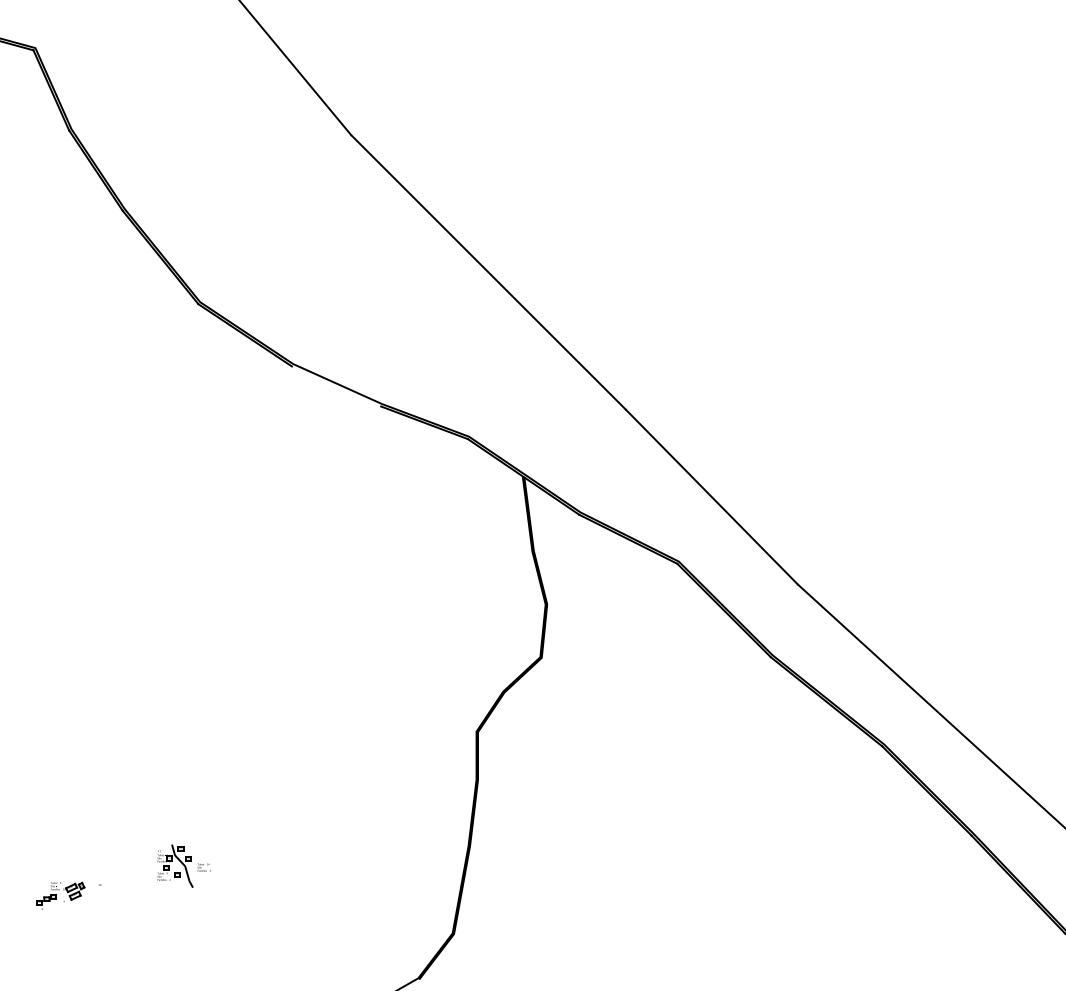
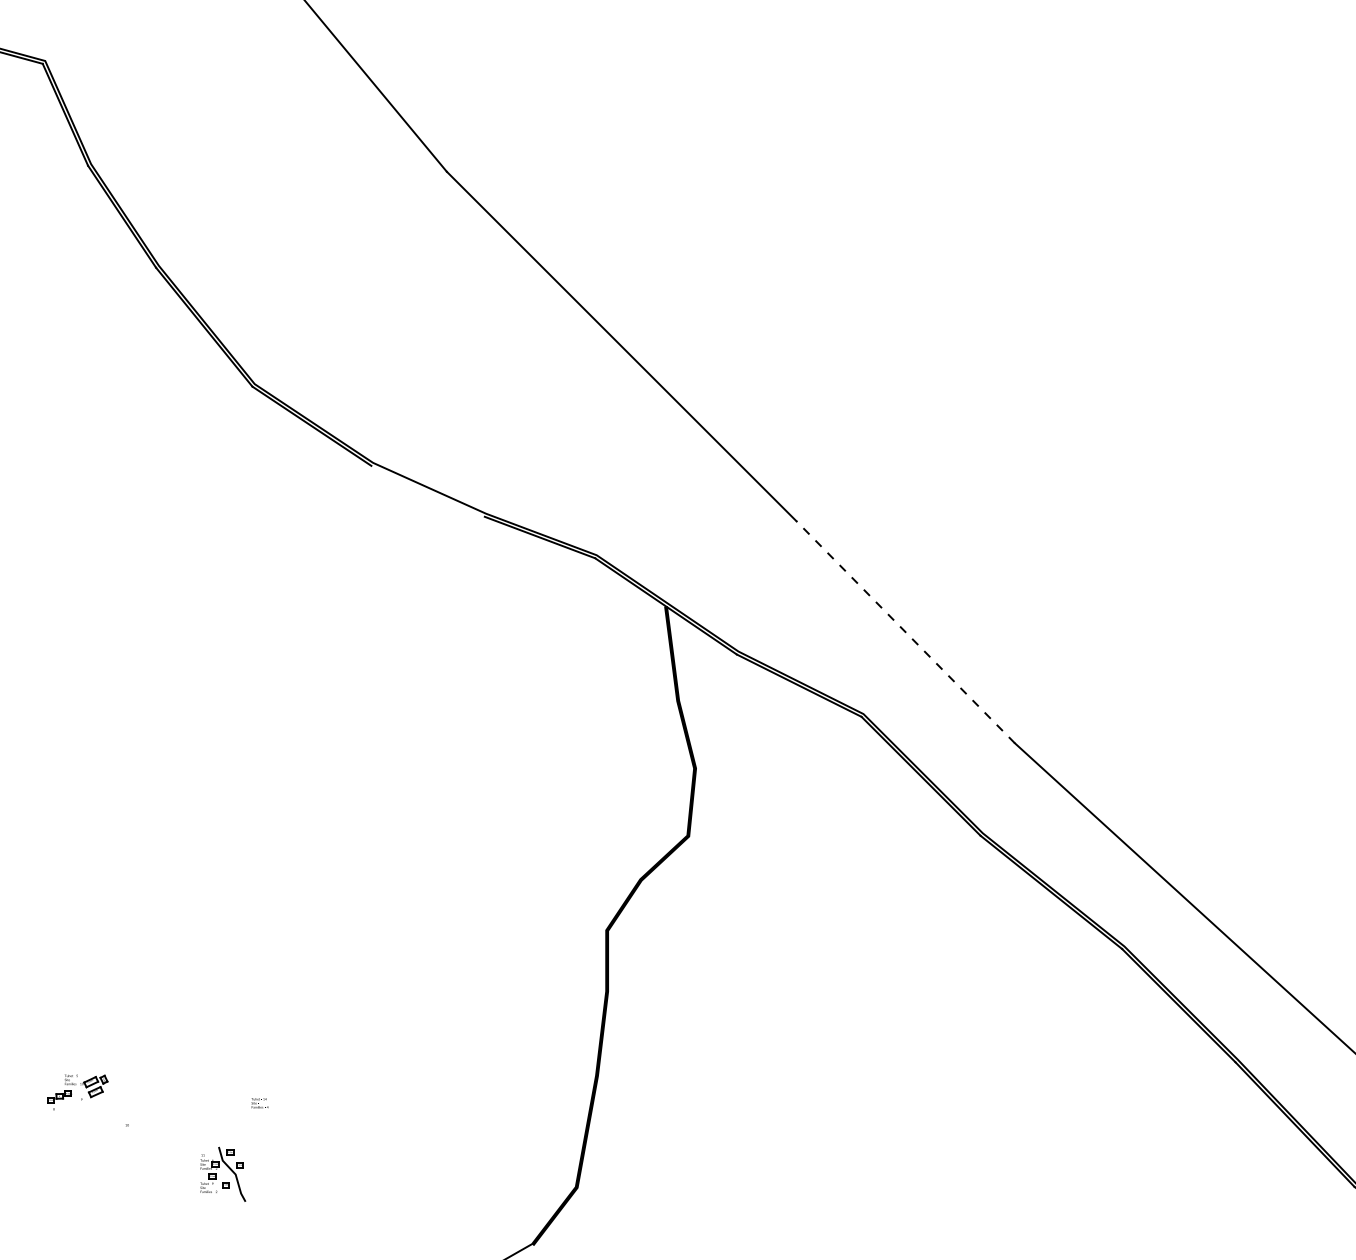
line: (711, 497) -> (905, 632), solid -> dashed
part: (170, 865) -> (216, 1173), moved
part: (60, 896) -> (77, 1092), moved

